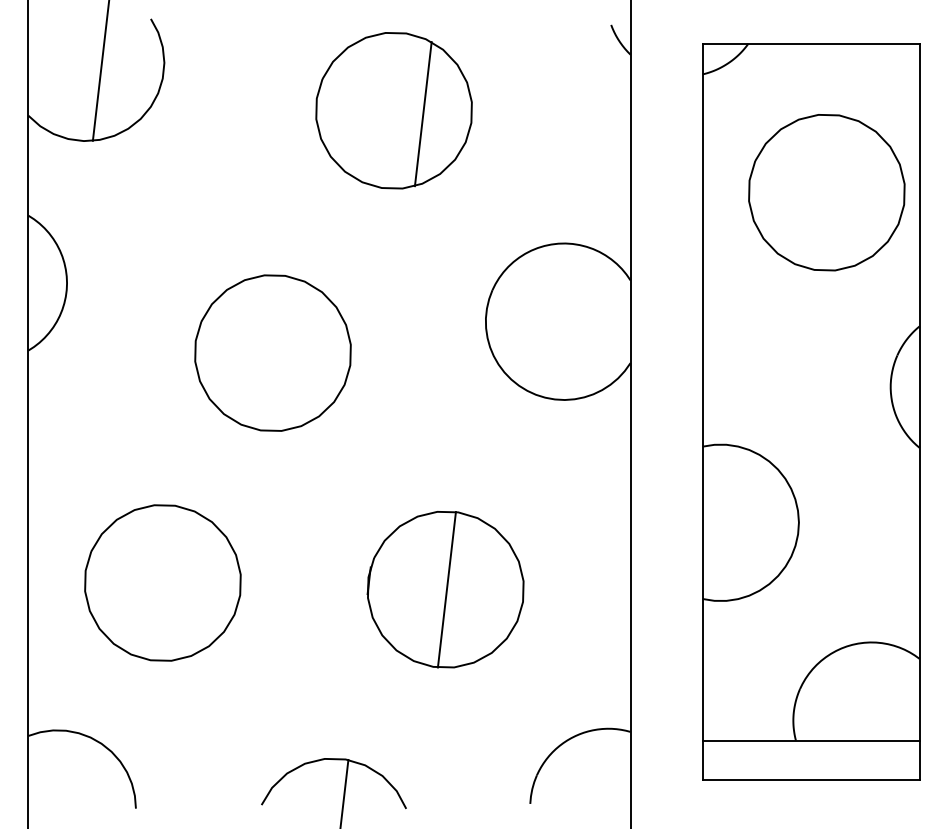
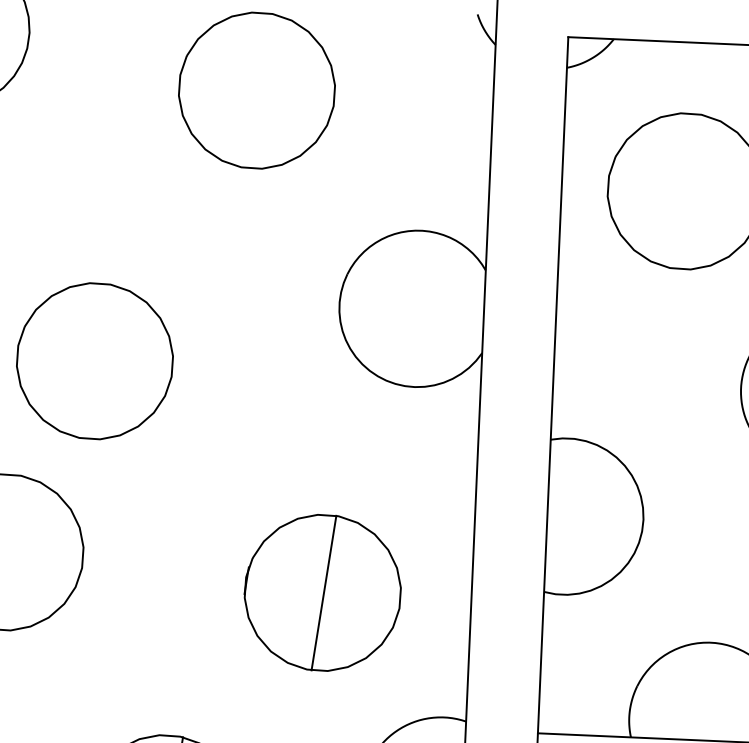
line: (422, 114) -> (285, 95), removed
part: (272, 352) -> (94, 360), moved
part: (445, 589) -> (322, 592), moved

